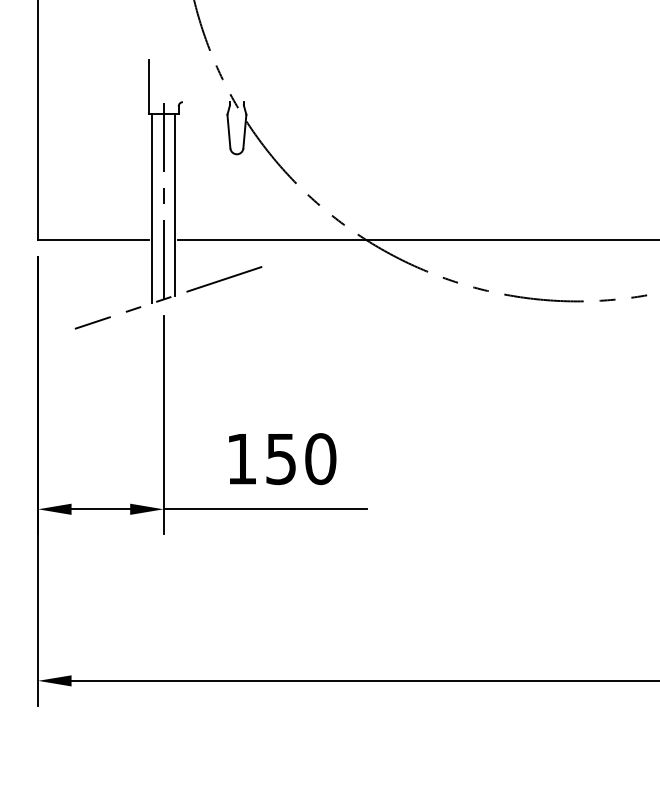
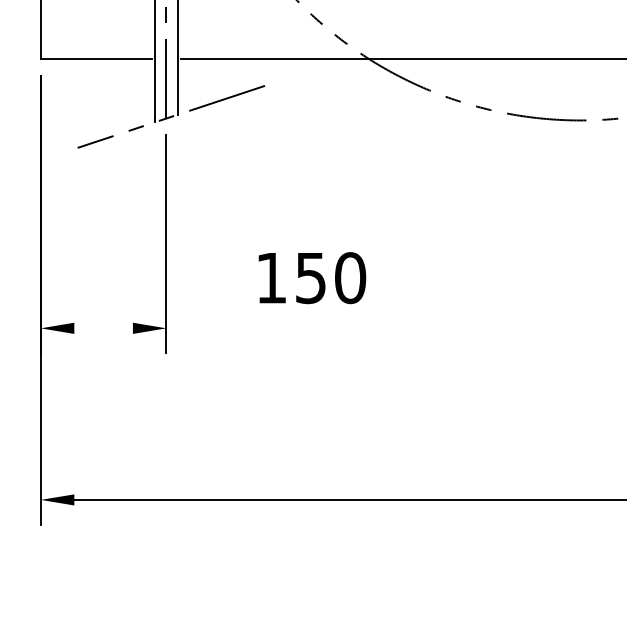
text: (282, 459) -> (312, 278), moved
line: (100, 509) -> (103, 328), removed
line: (264, 509) -> (267, 328), removed

